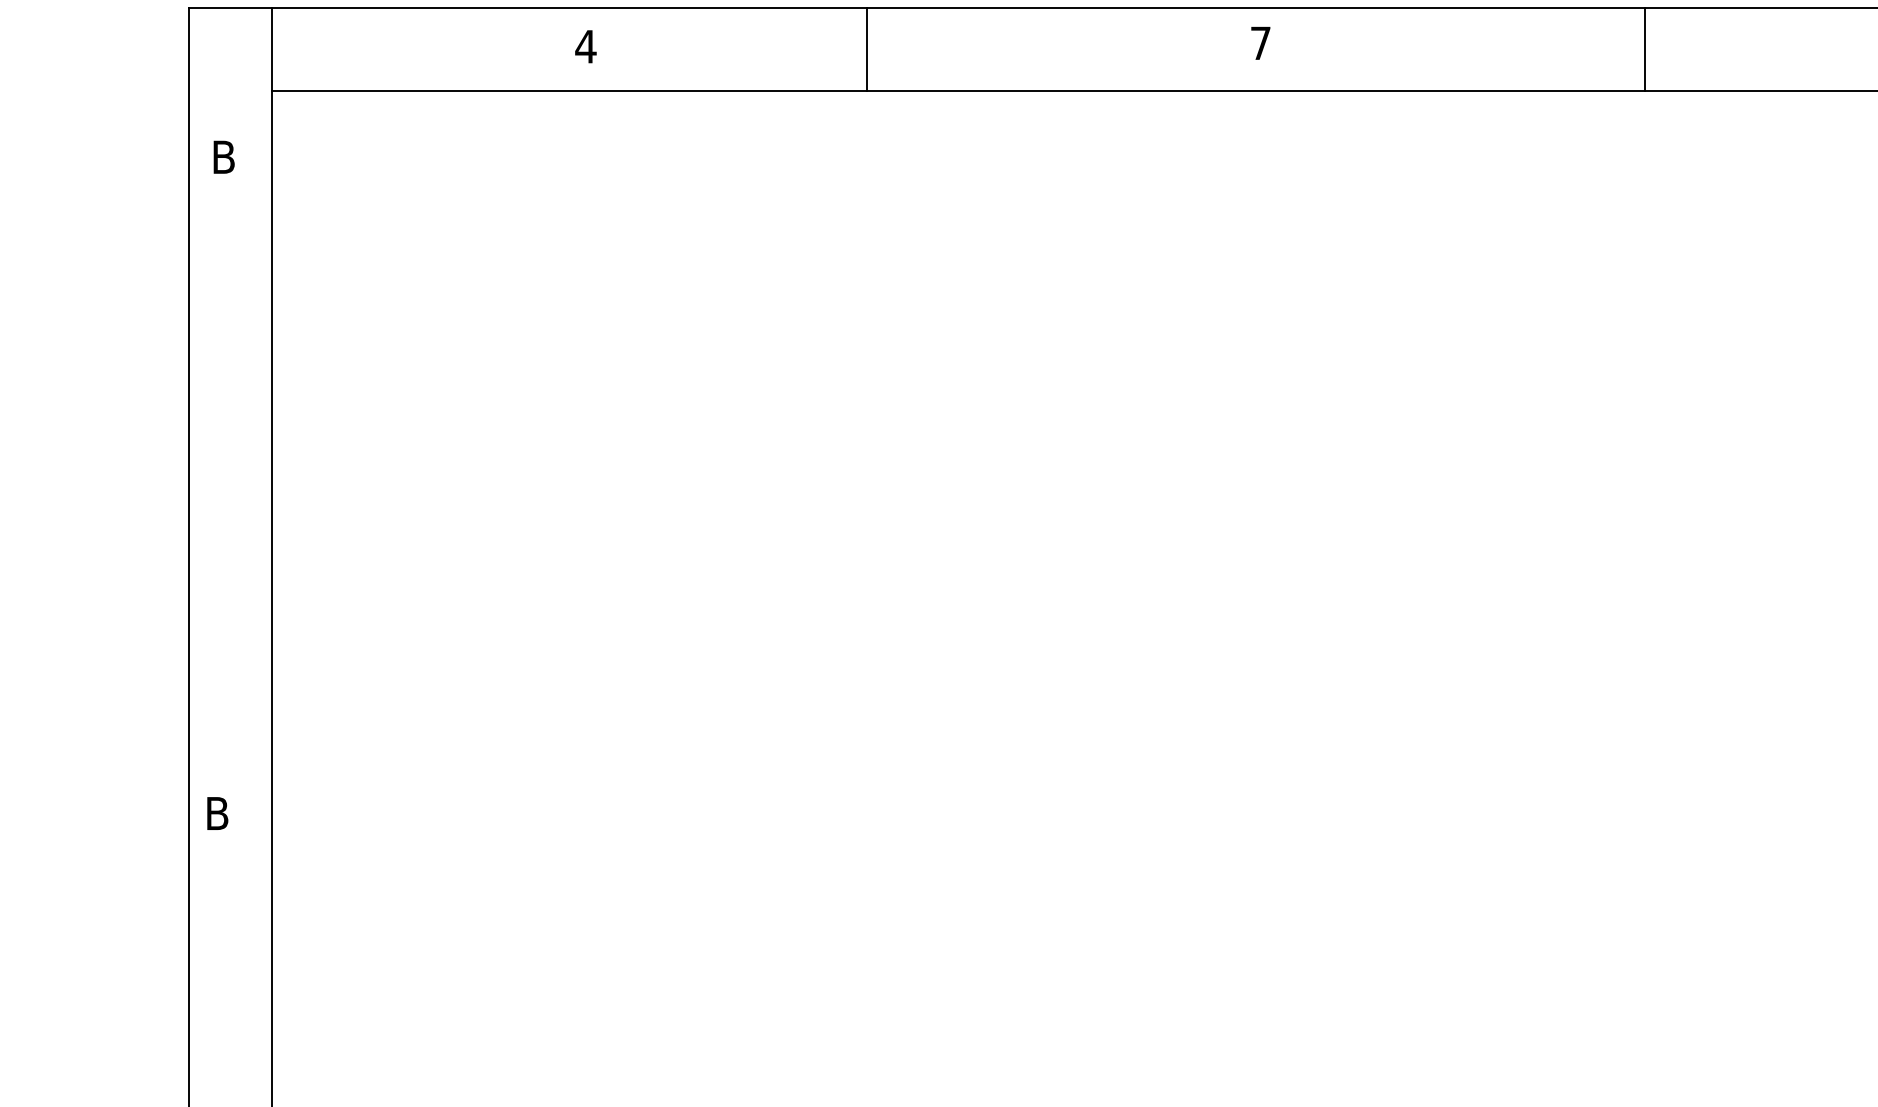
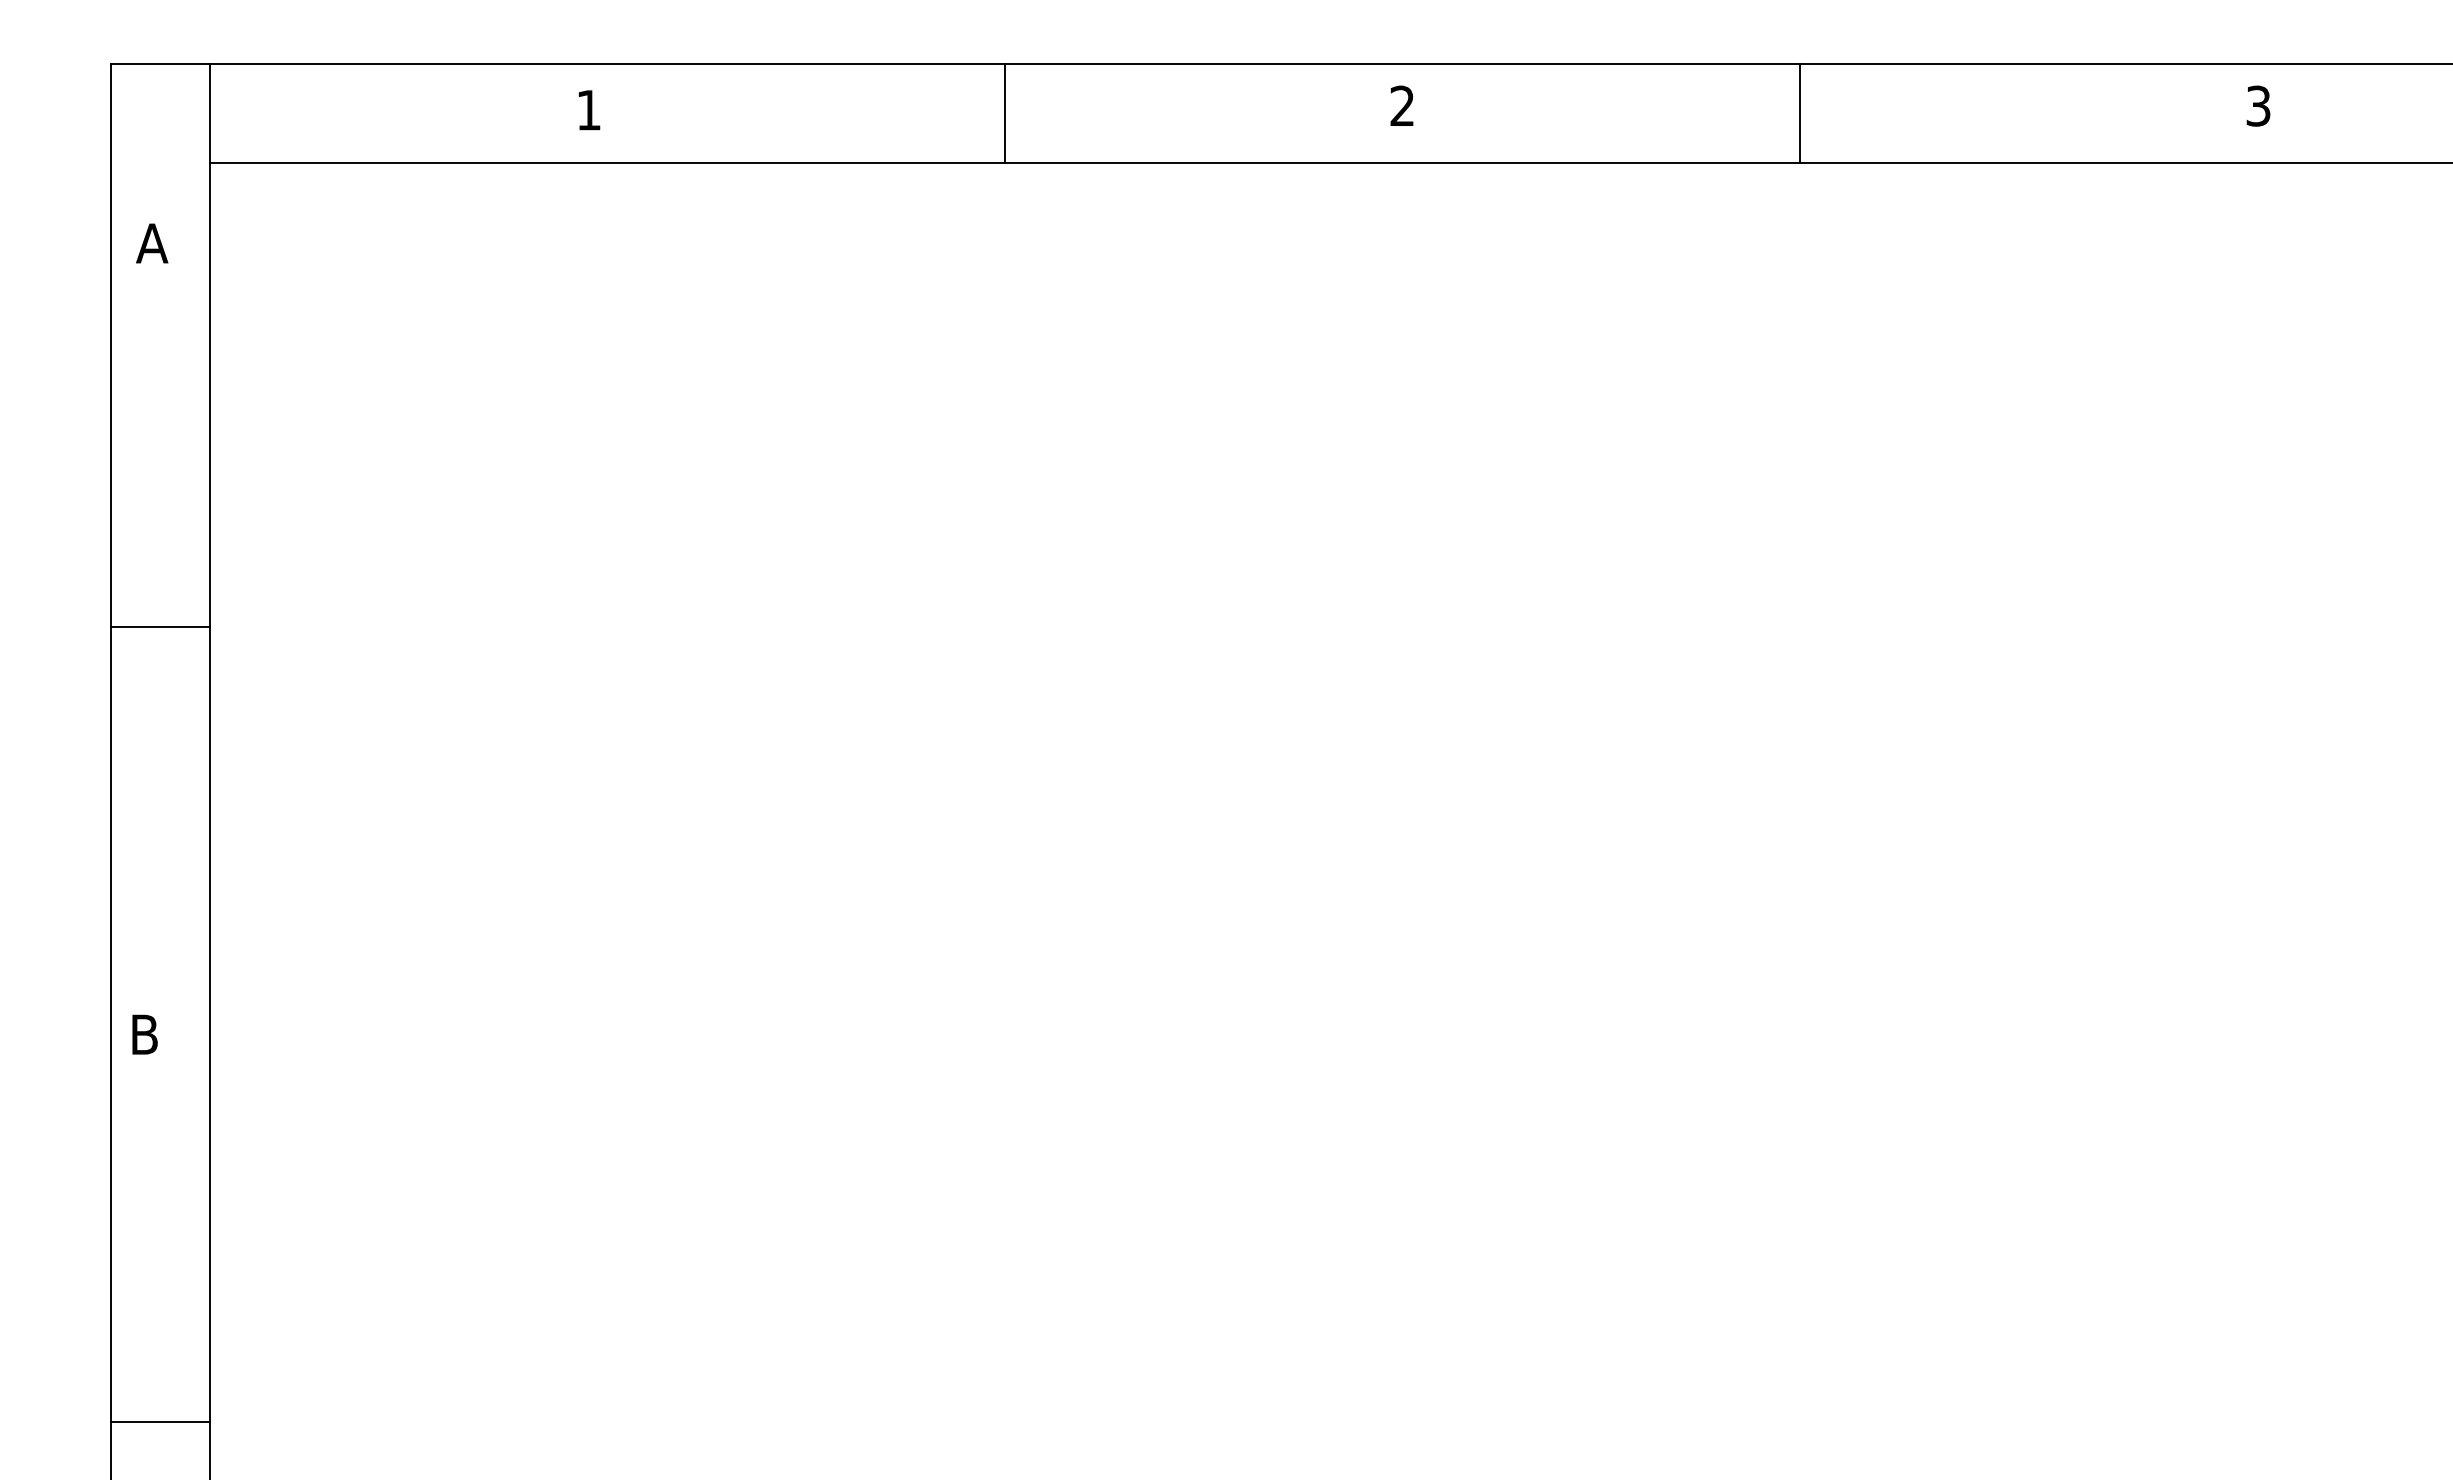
text: (1259, 42) -> (1401, 105), 7 -> 2
text: (585, 46) -> (588, 110), 4 -> 1
line: (867, 49) -> (1005, 113), moved
line: (1644, 49) -> (1800, 113), moved
text: (223, 157) -> (152, 243), B -> A
line: (230, 474) -> (160, 626), added

